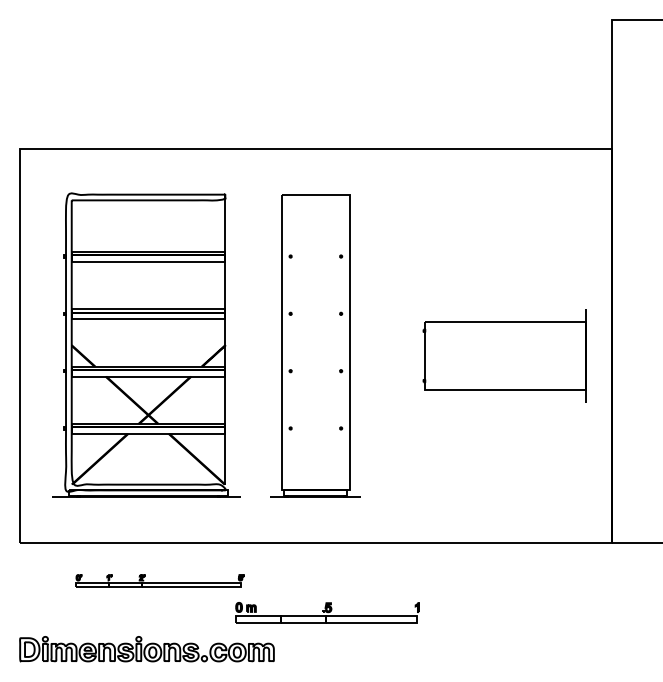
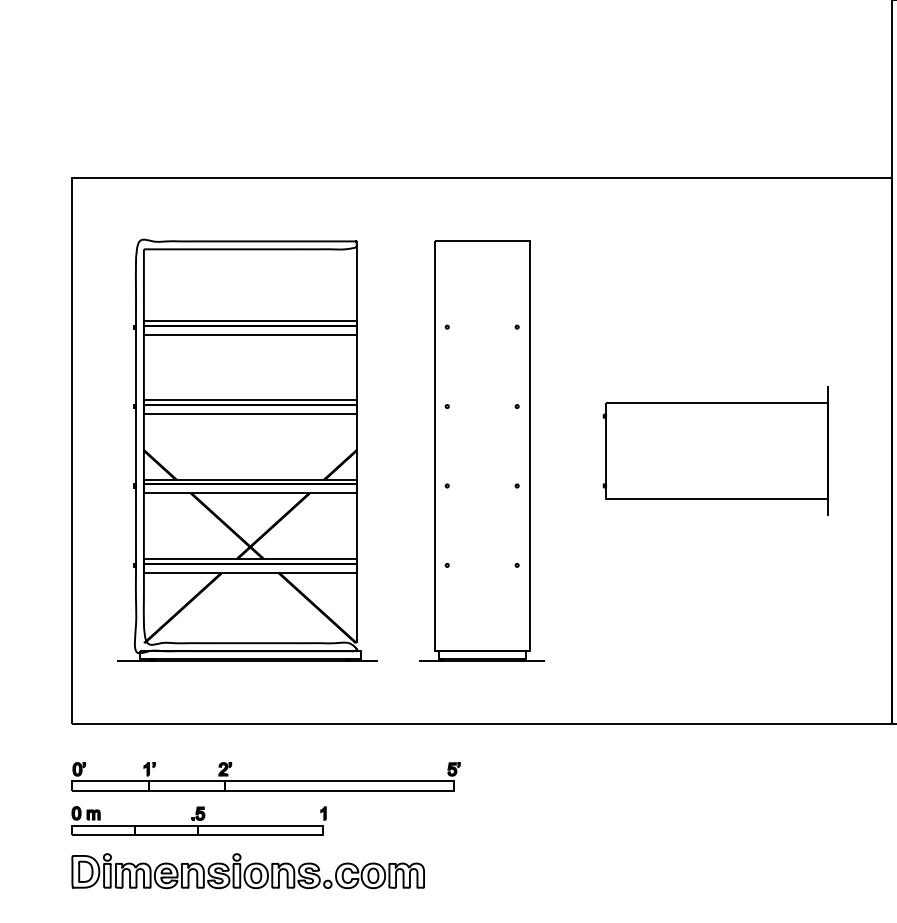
part: (504, 355) -> (715, 450), moved
part: (159, 580) -> (265, 776), size x1.67
part: (327, 612) -> (199, 820), moved

